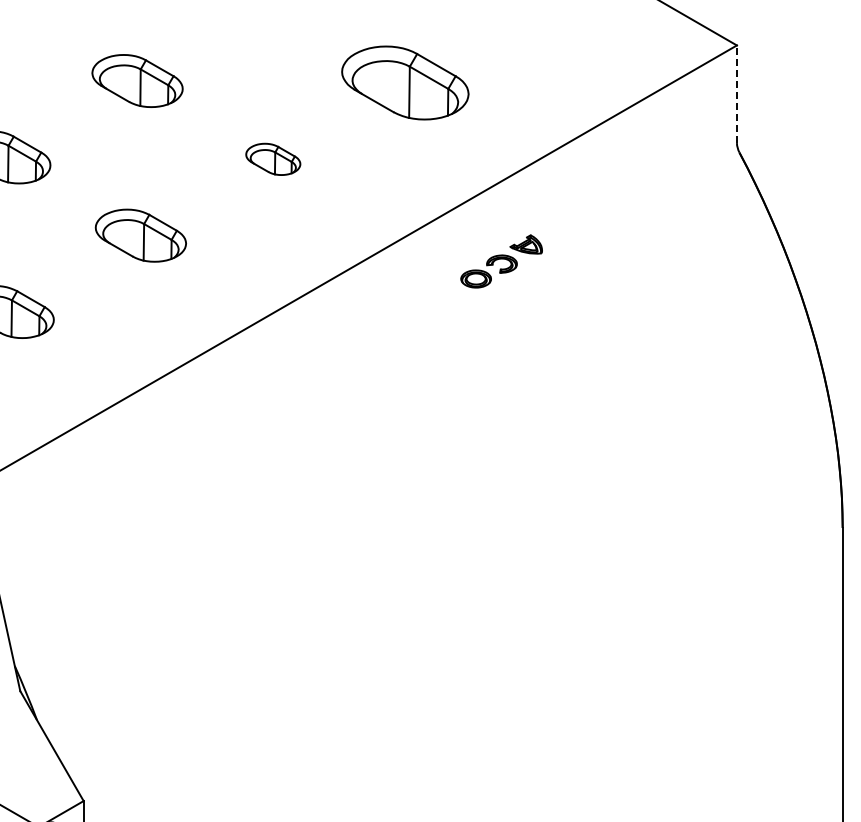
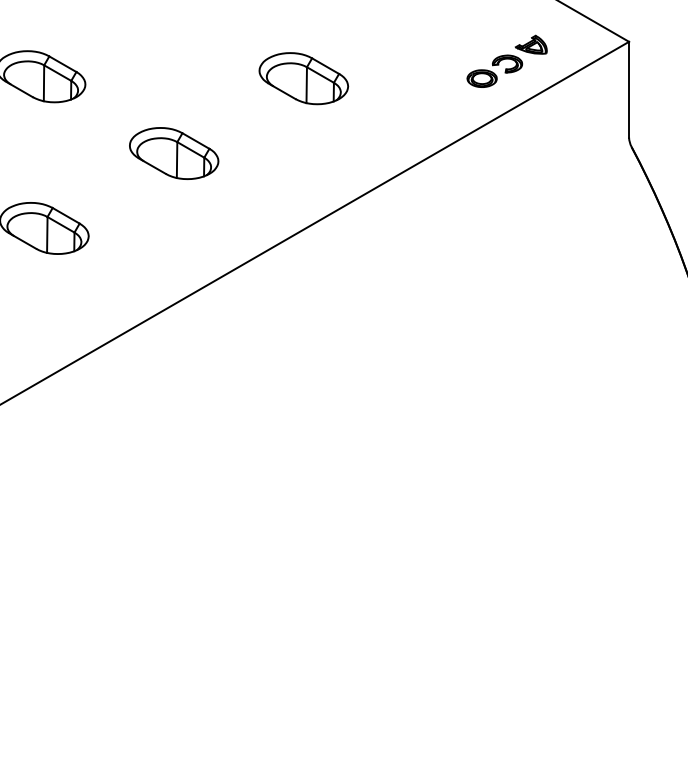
part: (405, 82) -> (303, 78), size x0.71
line: (736, 94) -> (628, 89), dashed -> solid
part: (273, 159) -> (174, 153), size x1.67
part: (501, 261) -> (507, 61), moved

